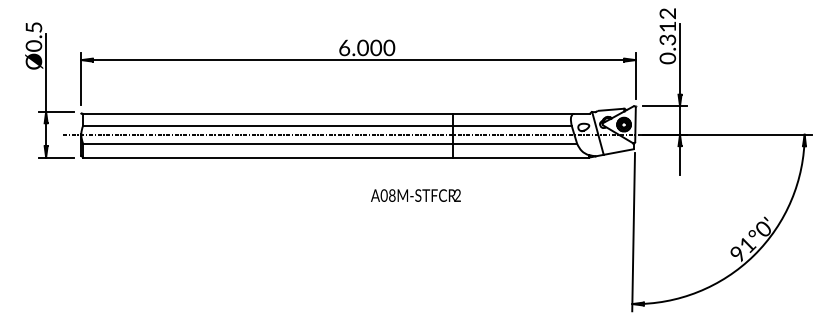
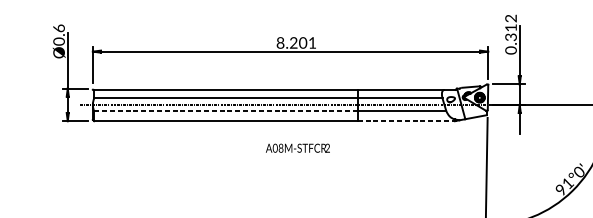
text: (33, 27) -> (58, 28), Ø0.5 -> Ø0.6
text: (367, 47) -> (296, 42), 6.000 -> 8.201
line: (267, 143) -> (225, 111), solid -> dashed
line: (521, 157) -> (406, 121), solid -> dashed
text: (415, 195) -> (297, 148), moved

